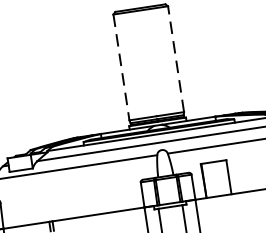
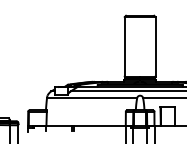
line: (175, 58) -> (155, 46), dashed -> solid
line: (120, 66) -> (124, 46), dashed -> solid

